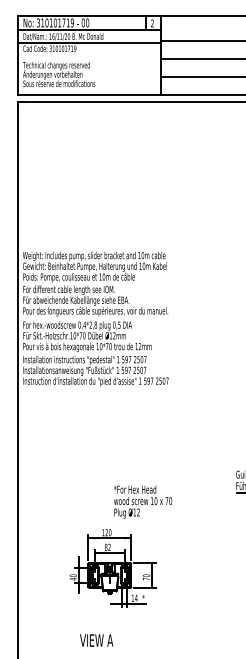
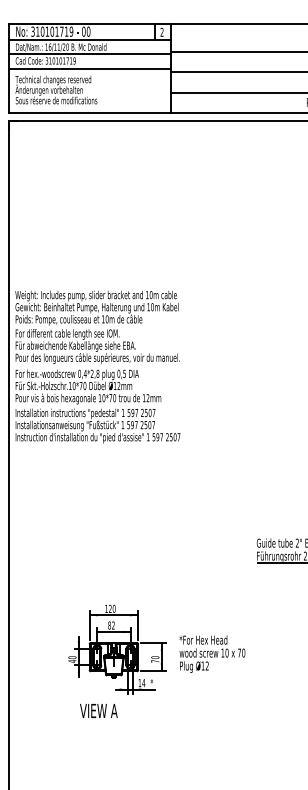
line: (89, 55) -> (90, 68), added
text: (143, 501) -> (212, 653), moved
text: (96, 640) -> (98, 710), moved

